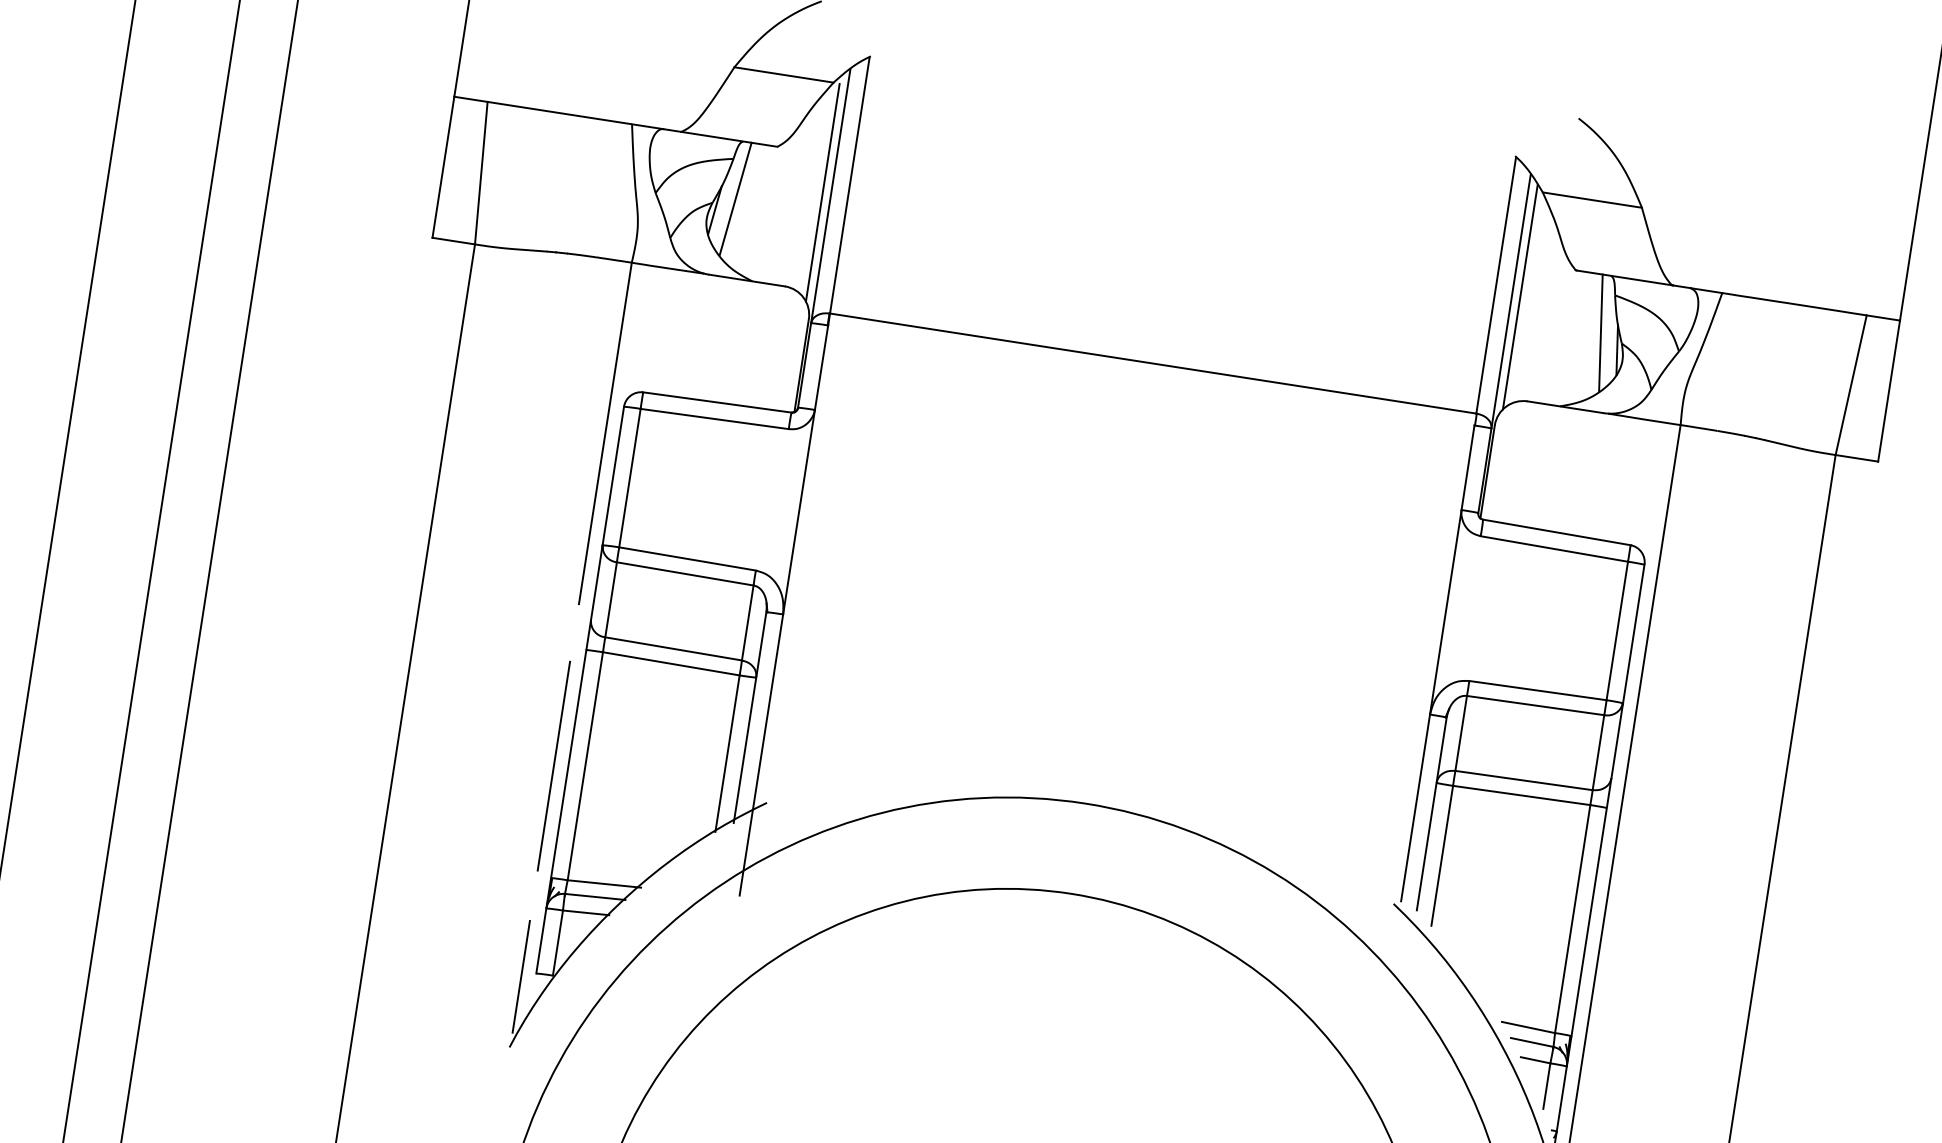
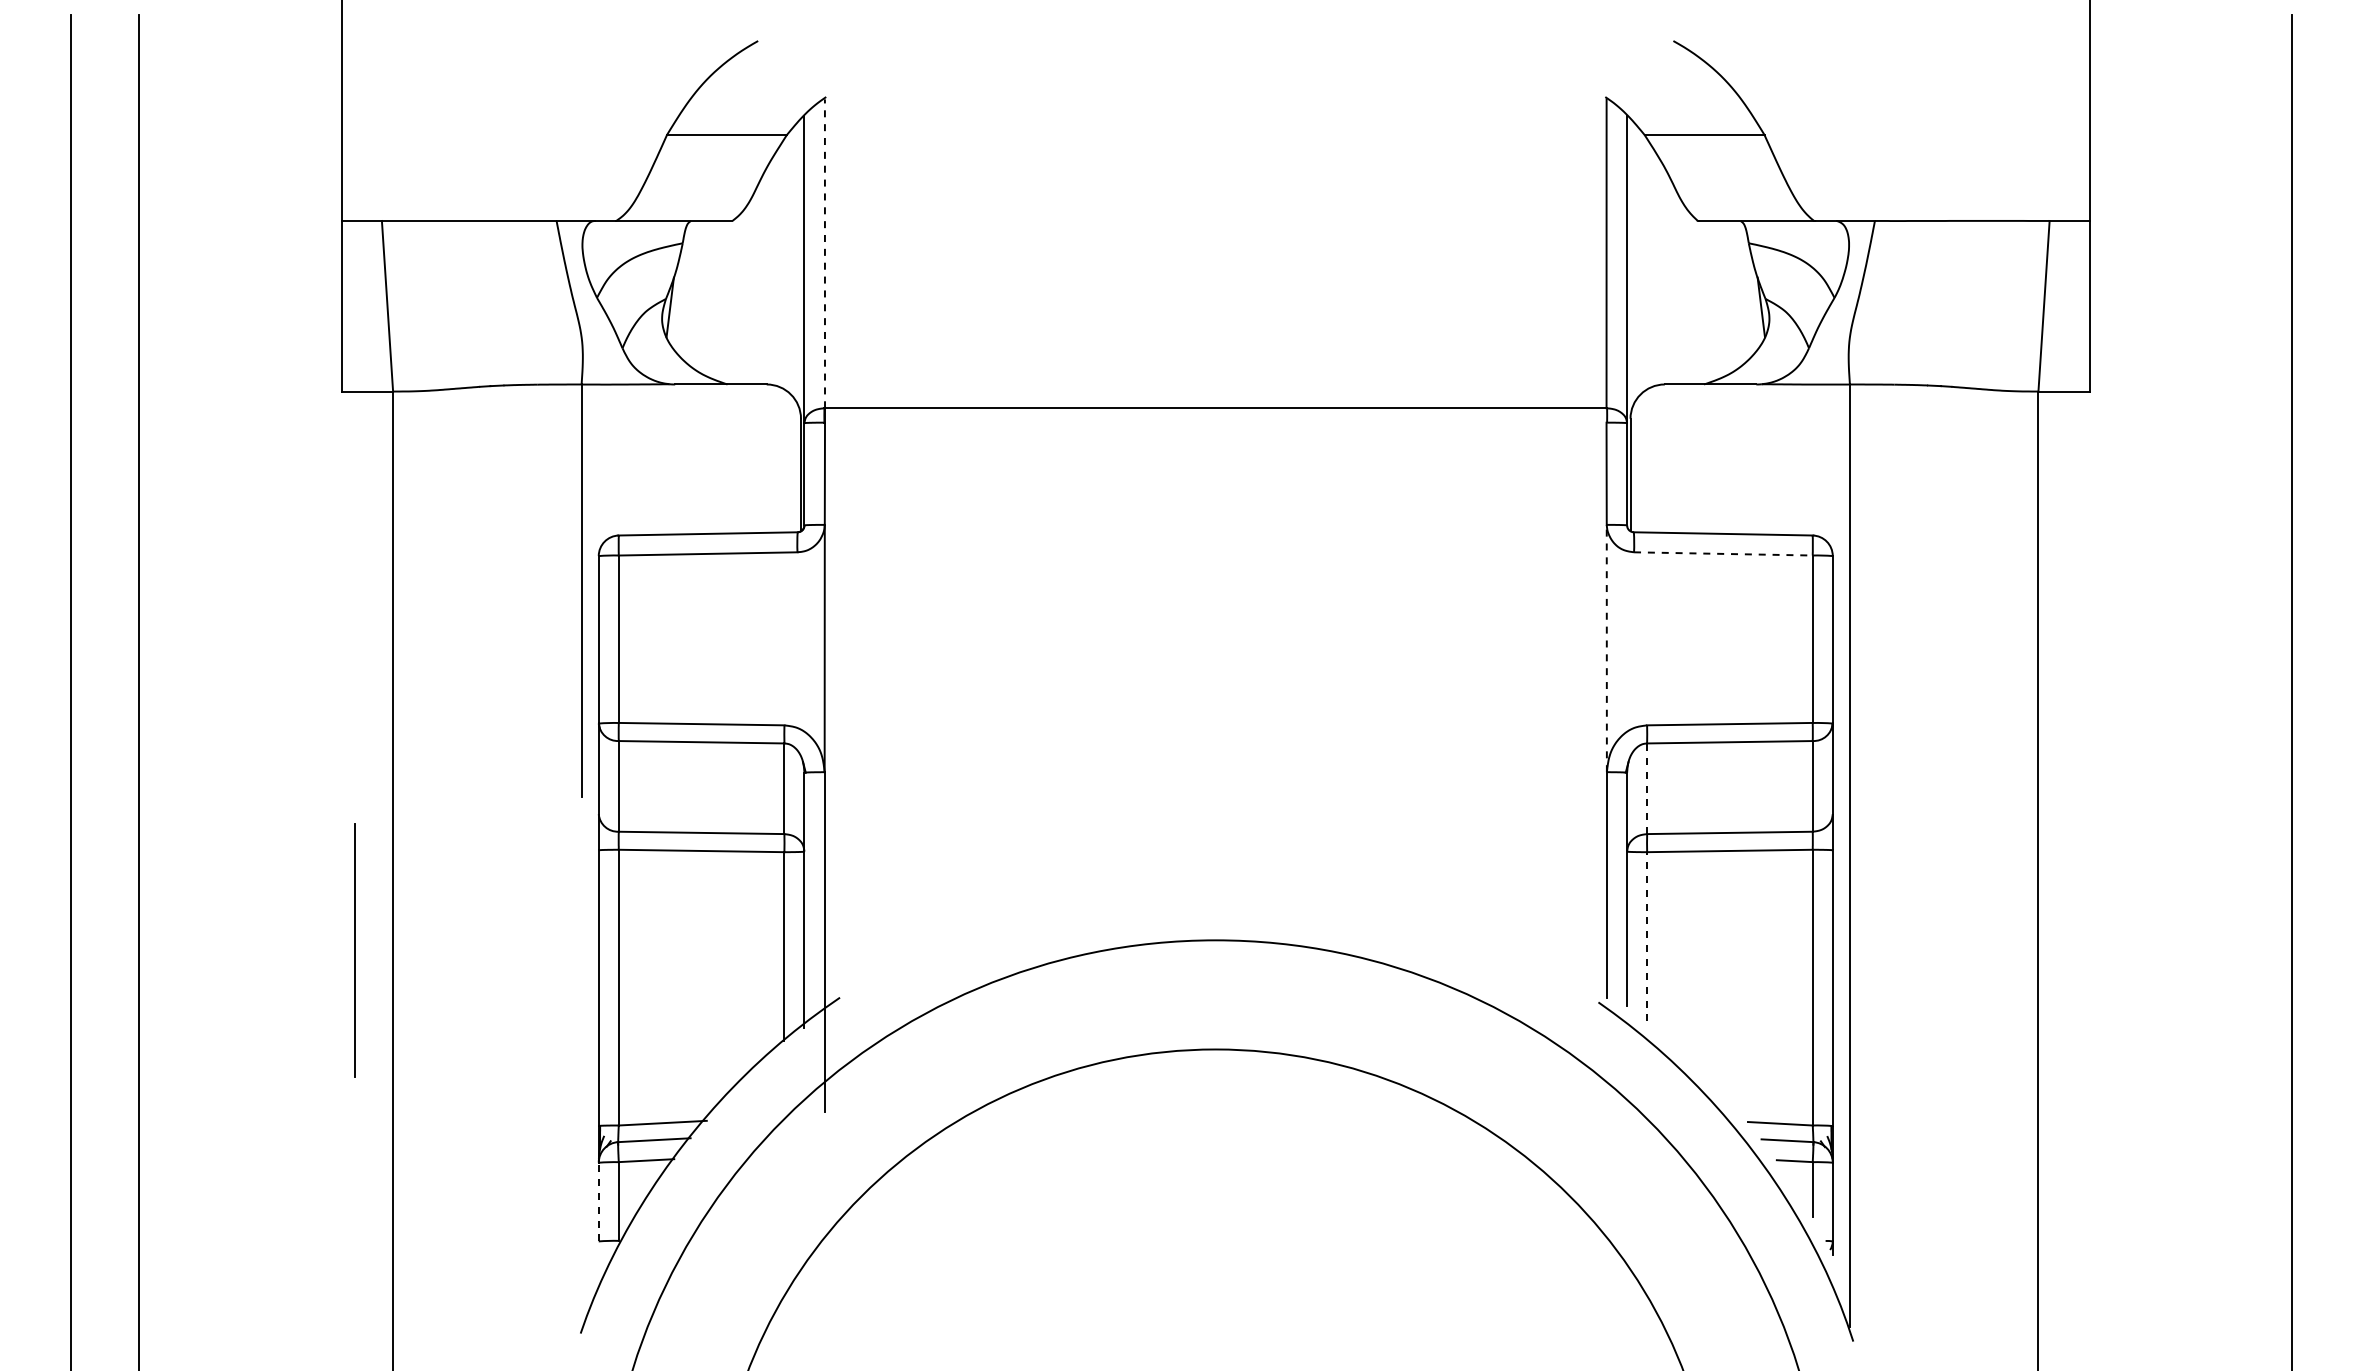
line: (849, 185) -> (824, 253), solid -> dashed
line: (822, 192) -> (794, 266), removed
line: (735, 198) -> (692, 289), removed
line: (1520, 297) -> (1637, 262), removed
line: (1600, 332) -> (1738, 289), removed
line: (1554, 548) -> (1723, 553), solid -> dashed
line: (1445, 612) -> (1606, 648), solid -> dashed
line: (1461, 733) -> (1647, 788), solid -> dashed
line: (553, 766) -> (354, 950), moved
line: (1442, 855) -> (1647, 936), solid -> dashed
line: (541, 940) -> (598, 1201), solid -> dashed
line: (521, 976) -> (581, 1247), removed

